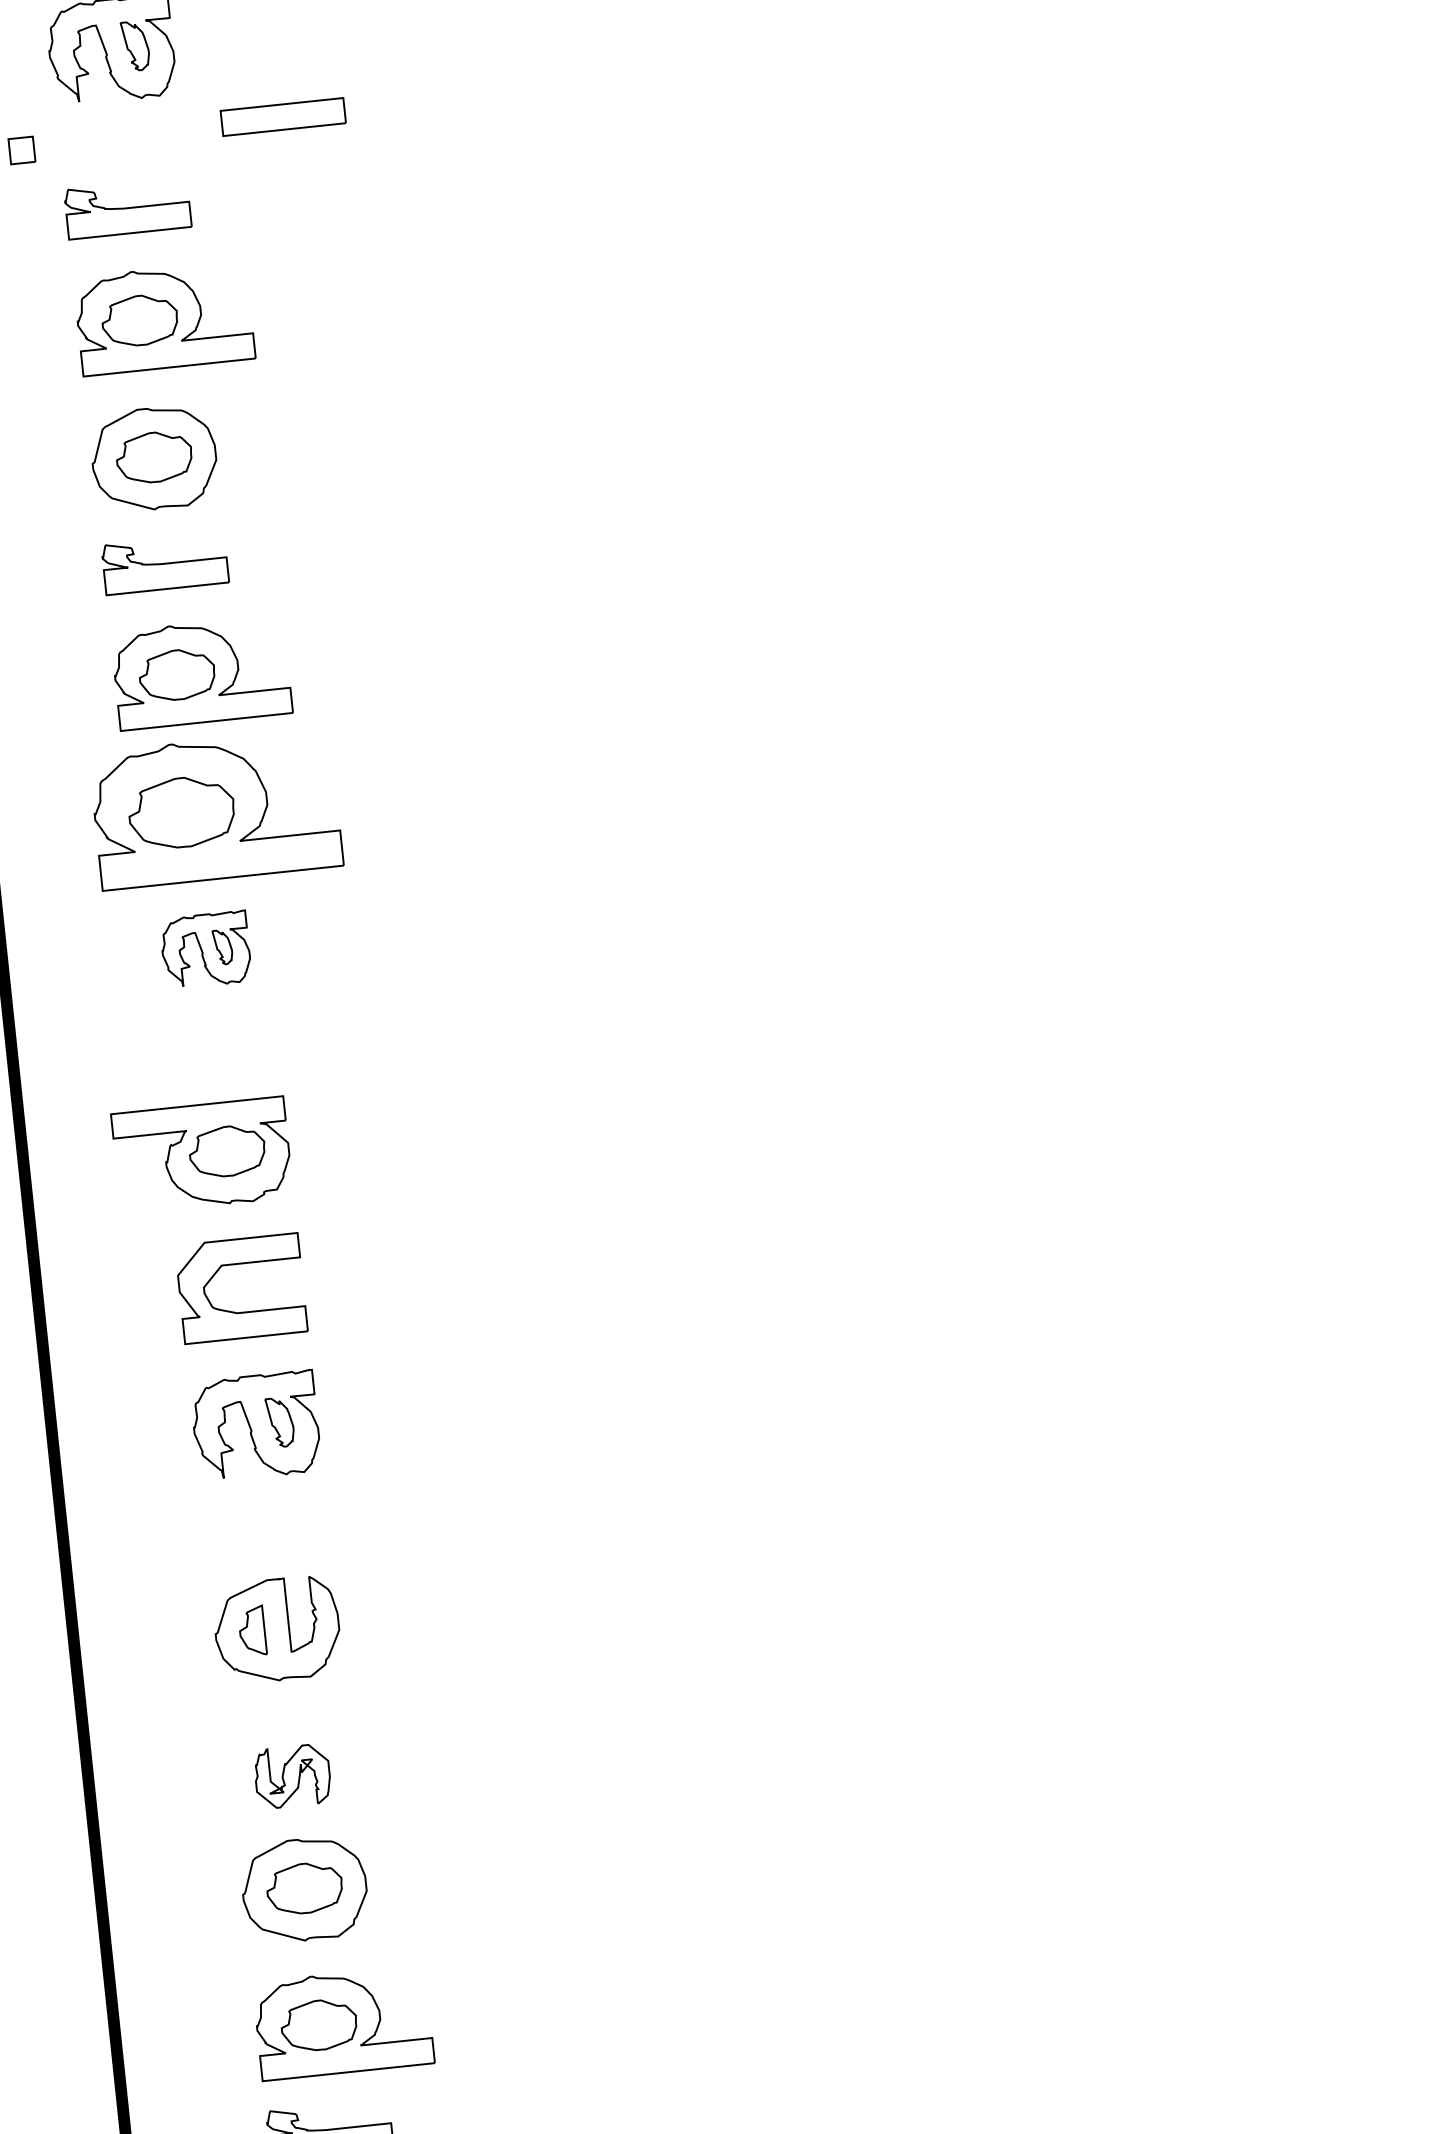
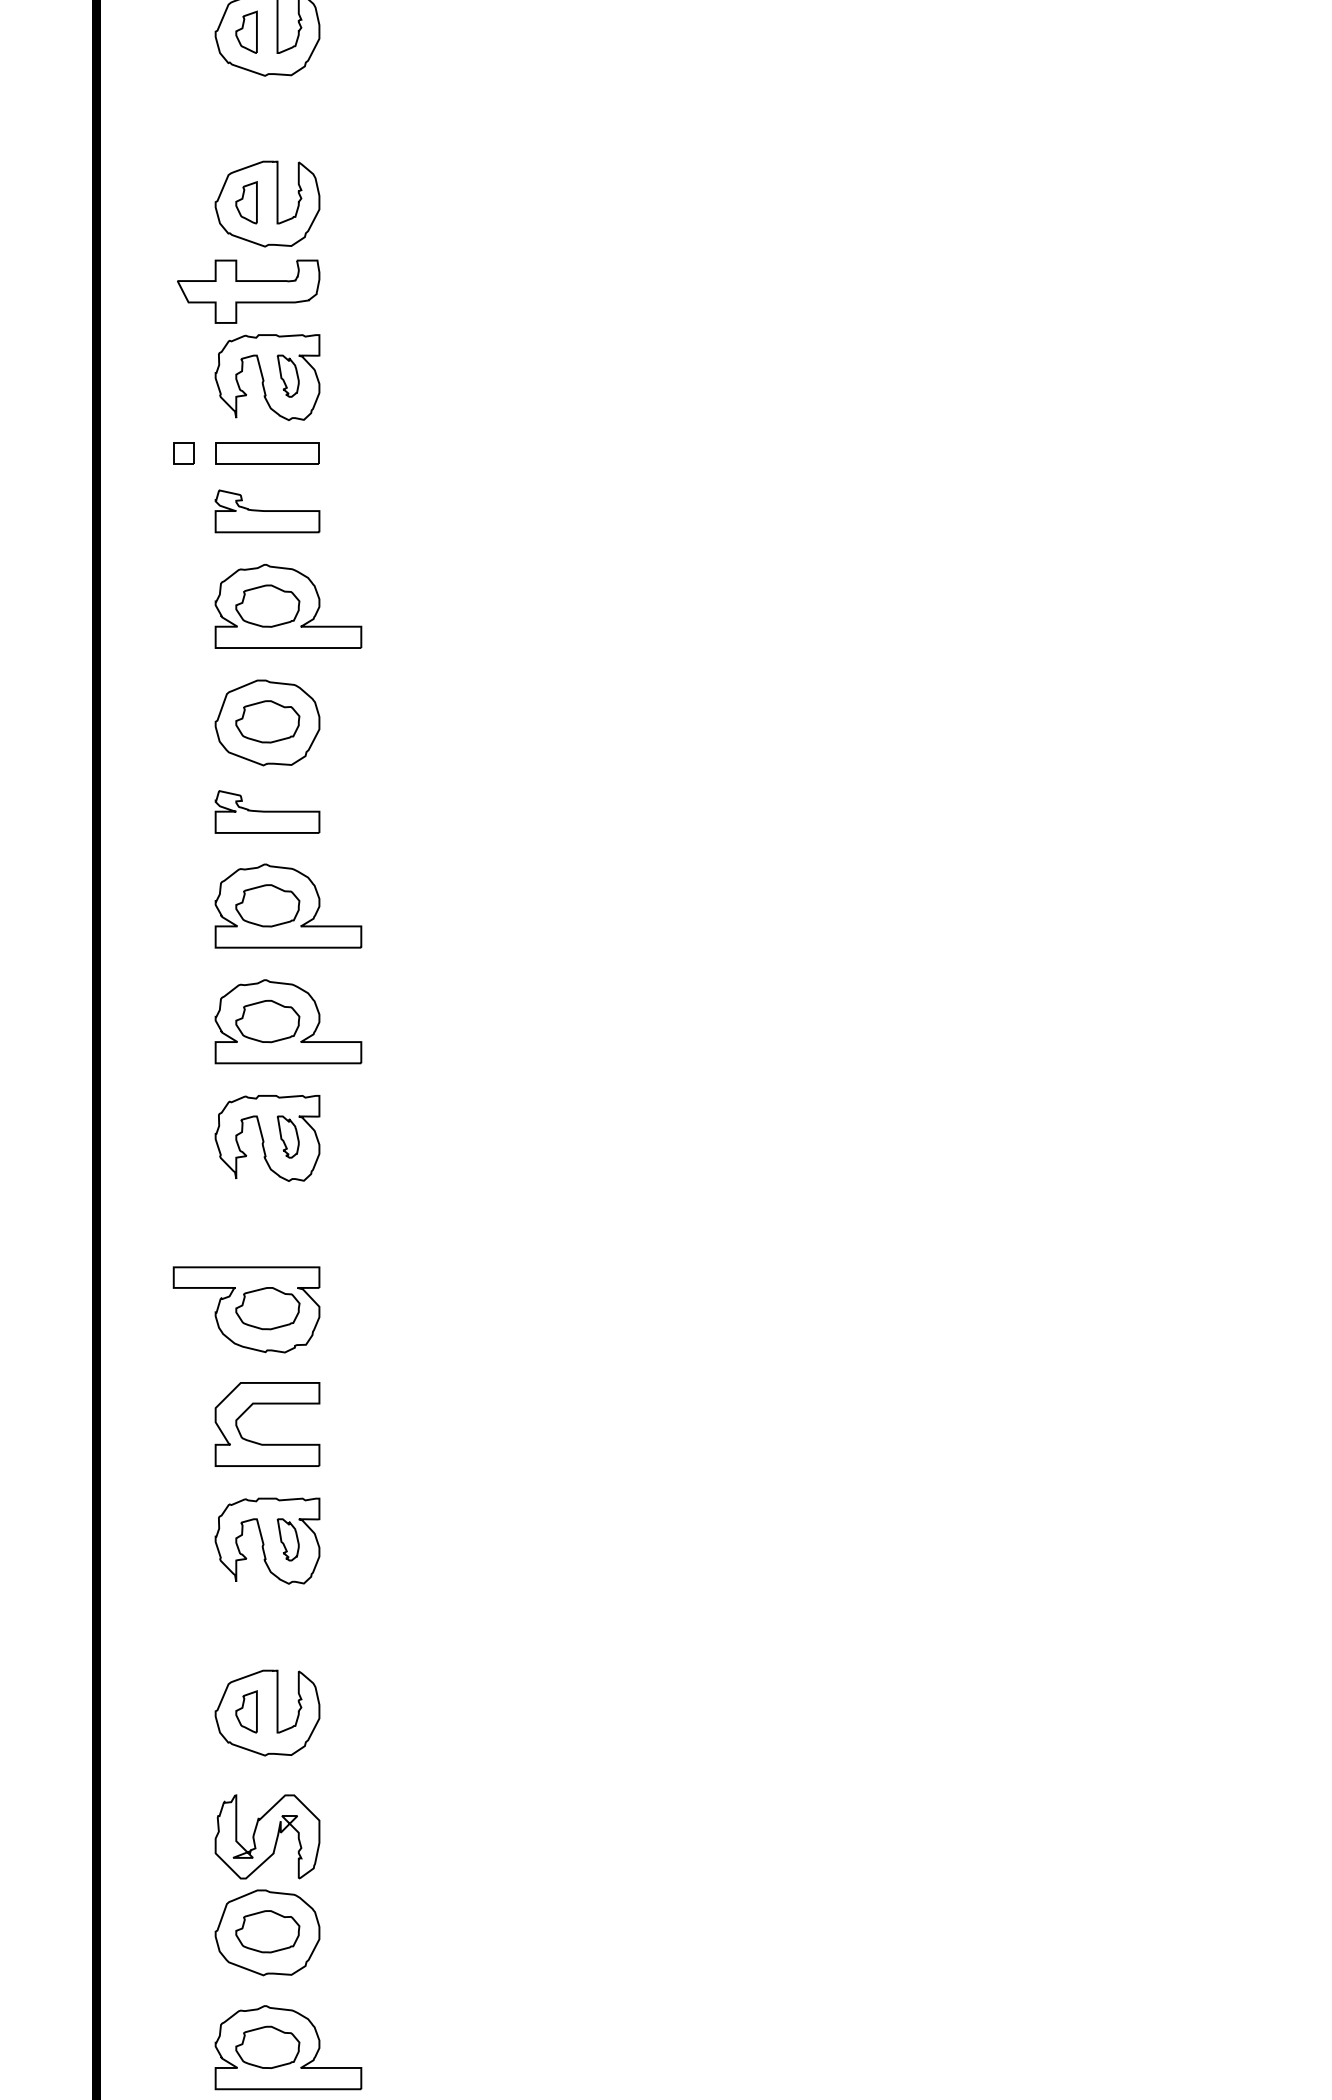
part: (283, 116) -> (267, 453), moved
part: (216, 809) -> (288, 1021), size x0.71
part: (205, 950) -> (267, 1138), size x1.43
part: (292, 1775) -> (267, 1836), size x1.67

